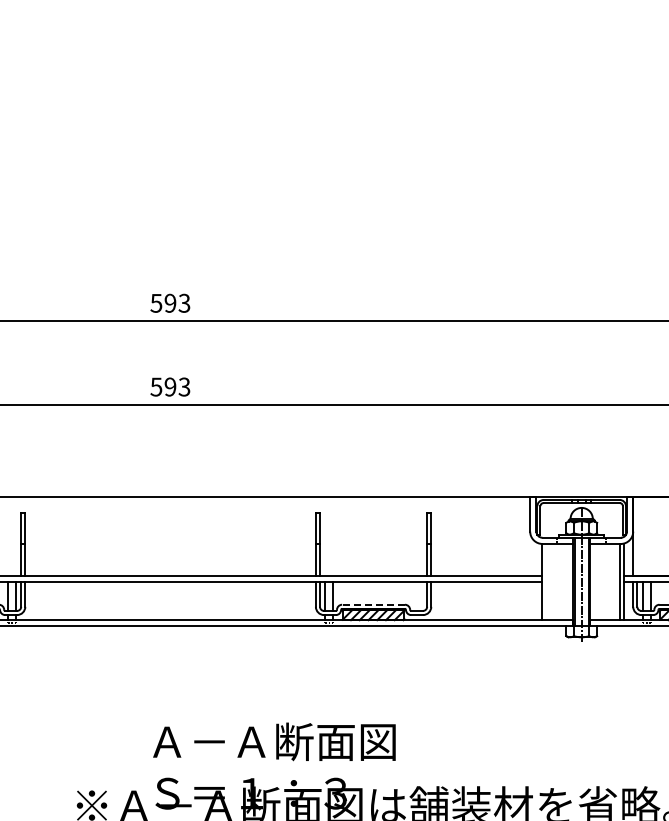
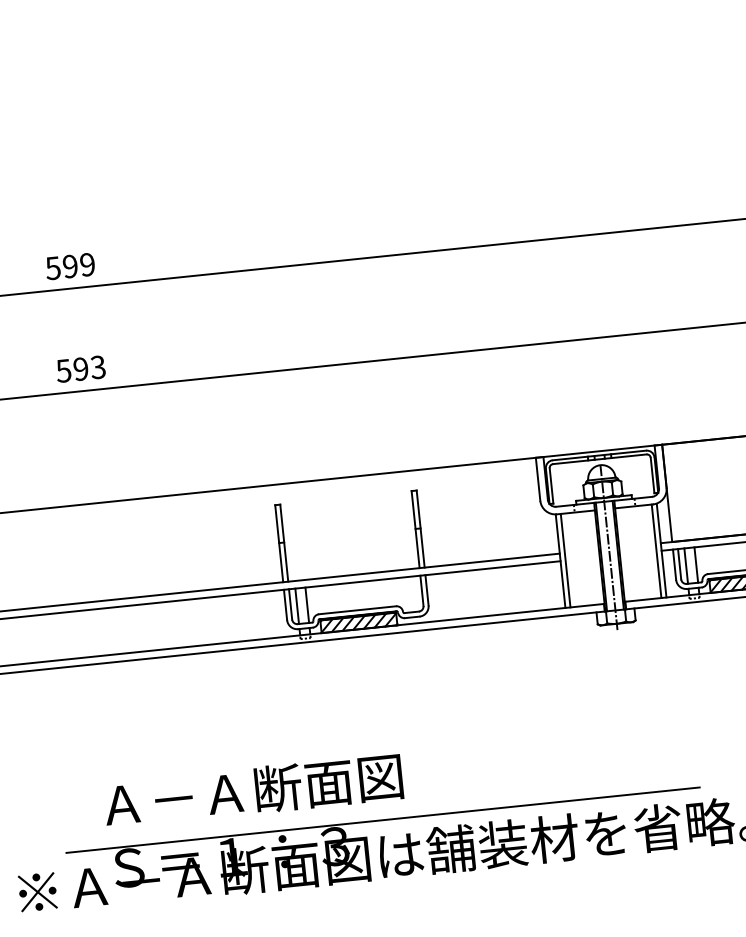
text: (184, 303) -> (87, 264), 593 -> 599
line: (545, 581) -> (565, 559), added
line: (373, 604) -> (357, 609), dashed -> solid
line: (376, 776) -> (382, 820), added

